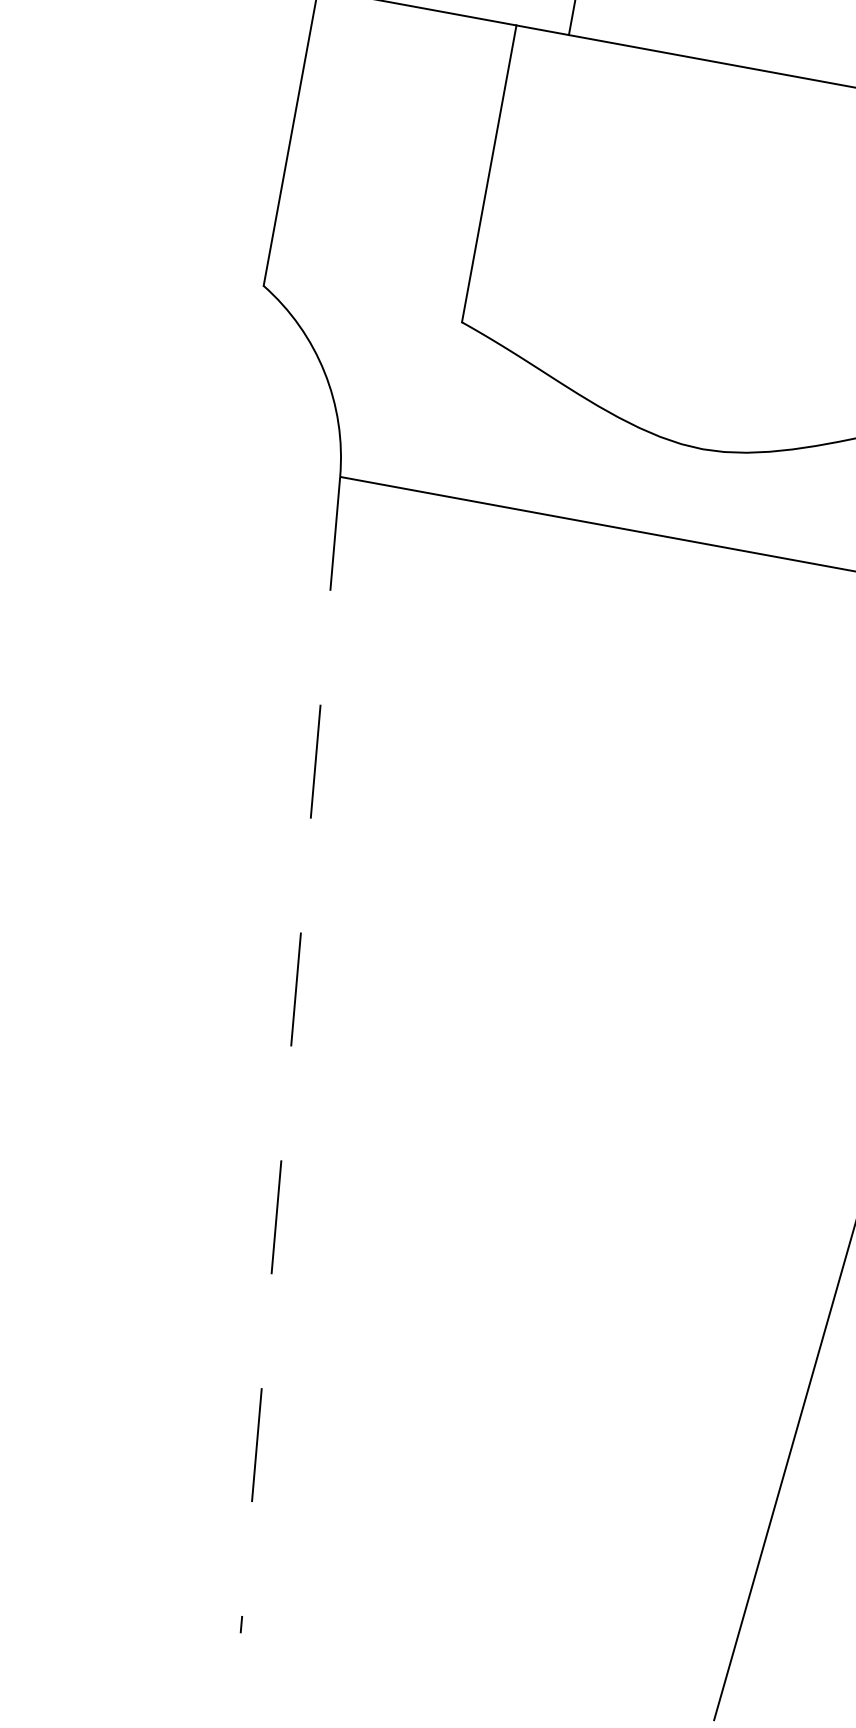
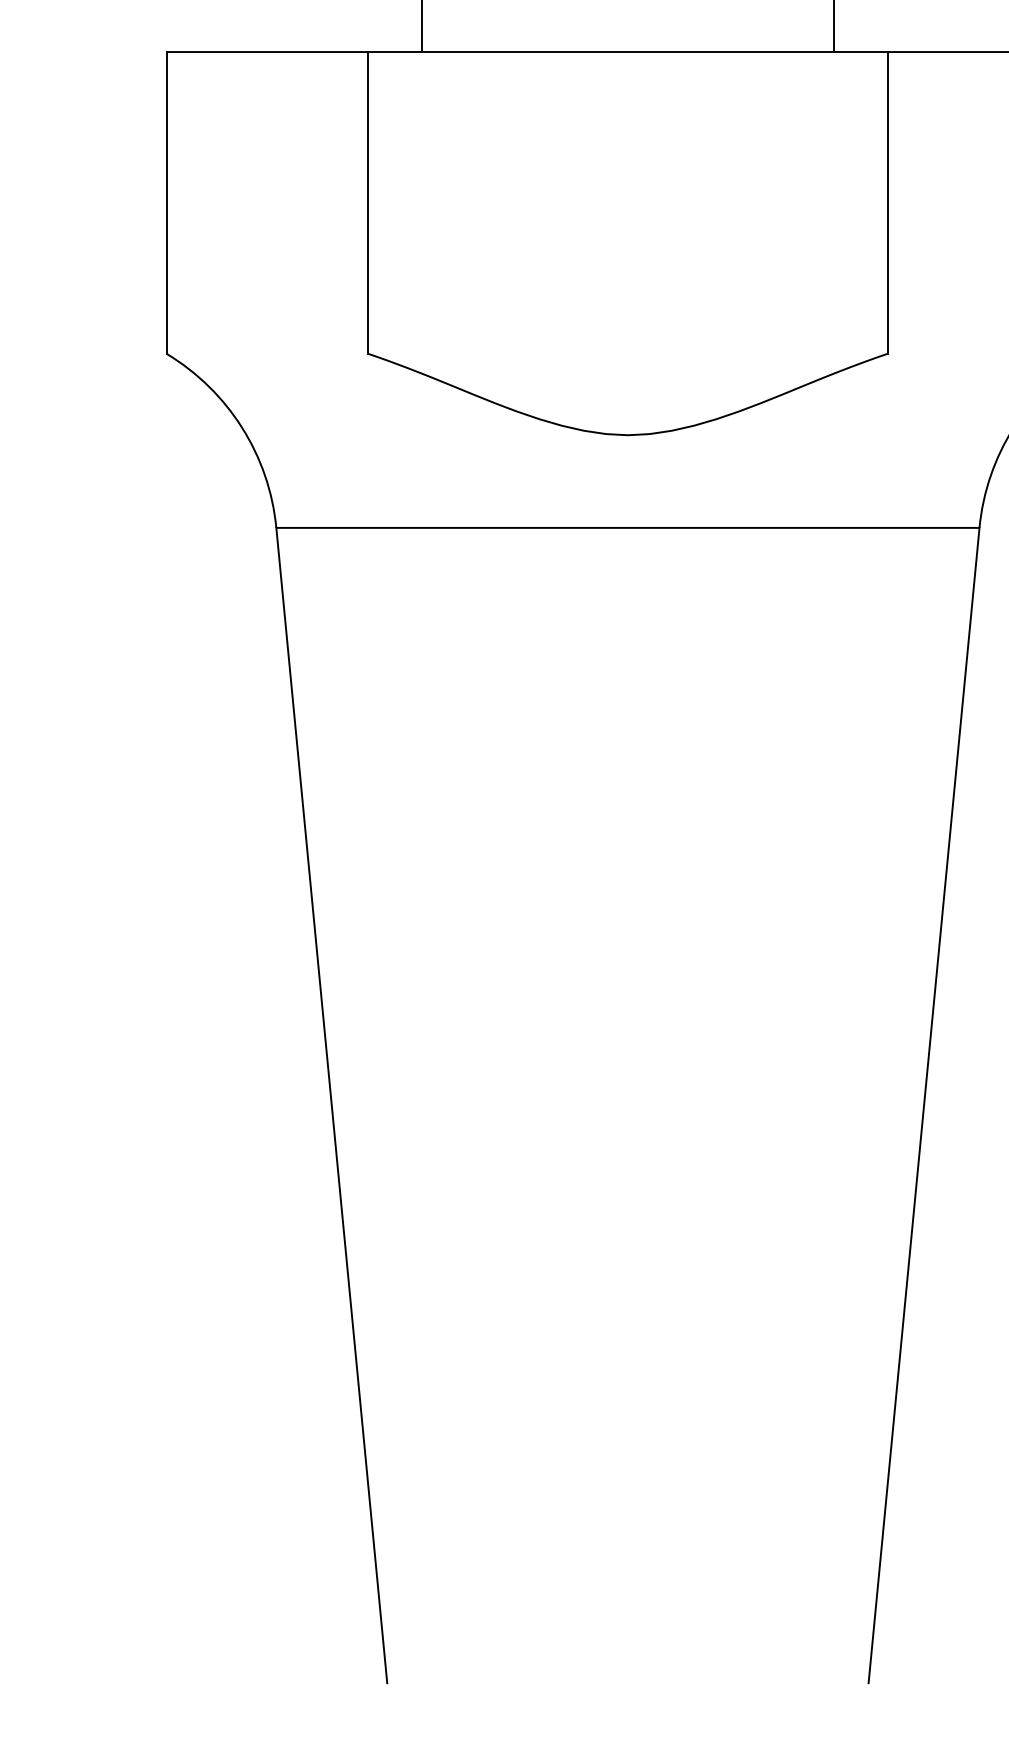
line: (289, 1055) -> (331, 1106), dashed -> solid

